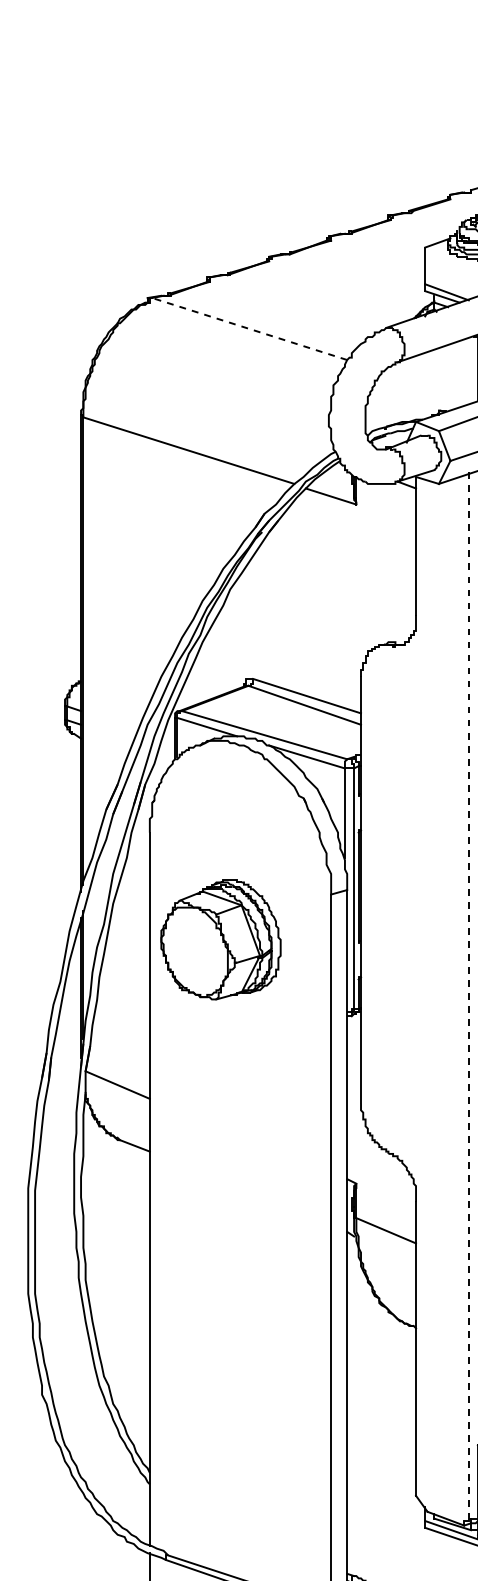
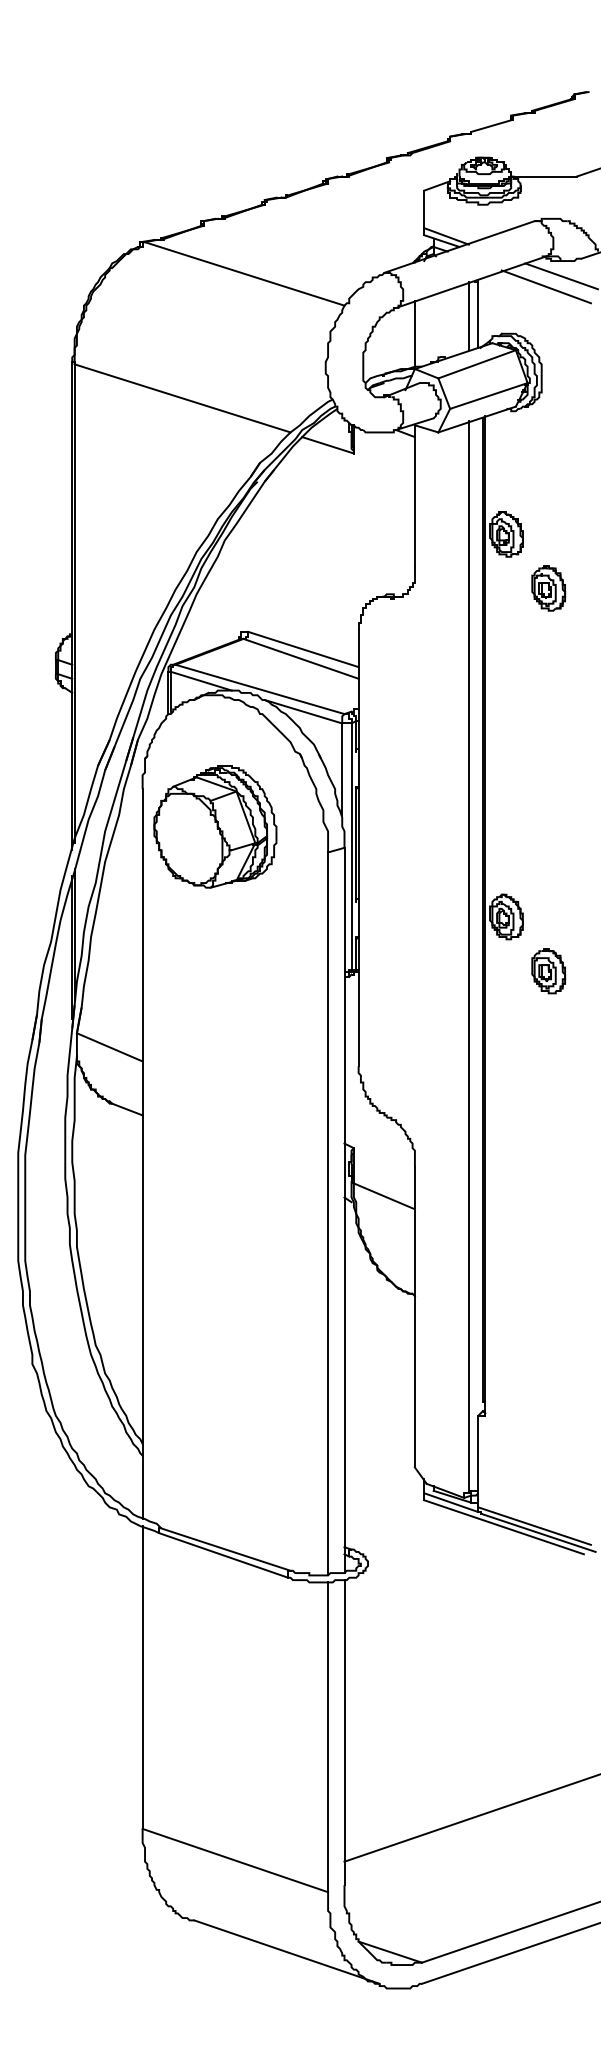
line: (249, 328) -> (244, 273), dashed -> solid
line: (468, 370) -> (468, 316), added
line: (415, 387) -> (414, 333), added
part: (221, 939) -> (215, 826), moved
line: (468, 996) -> (468, 956), dashed -> solid

